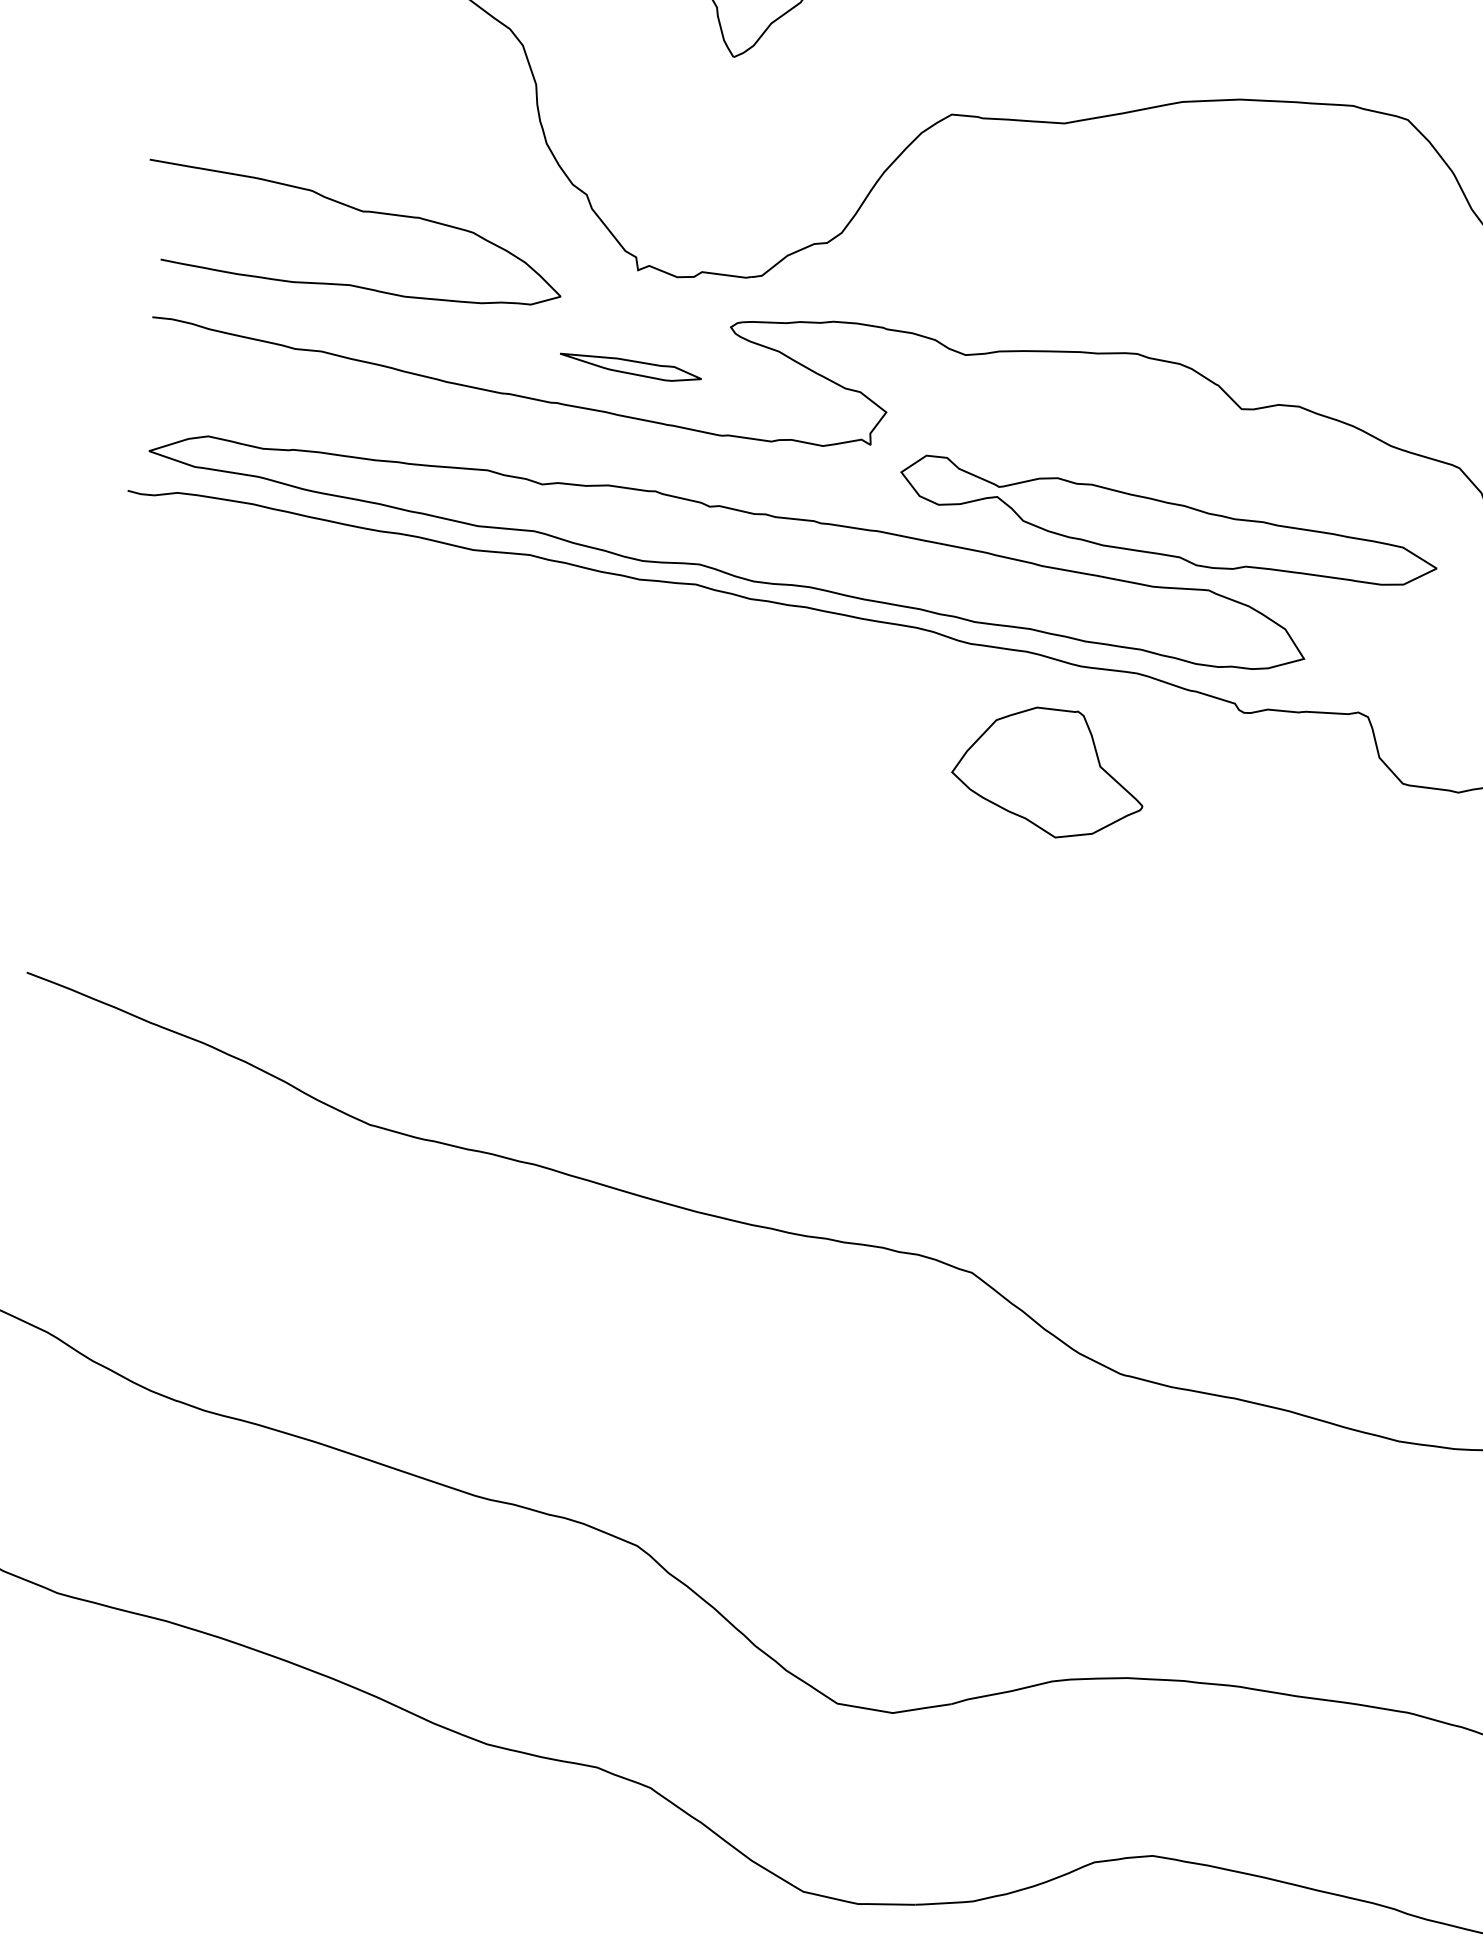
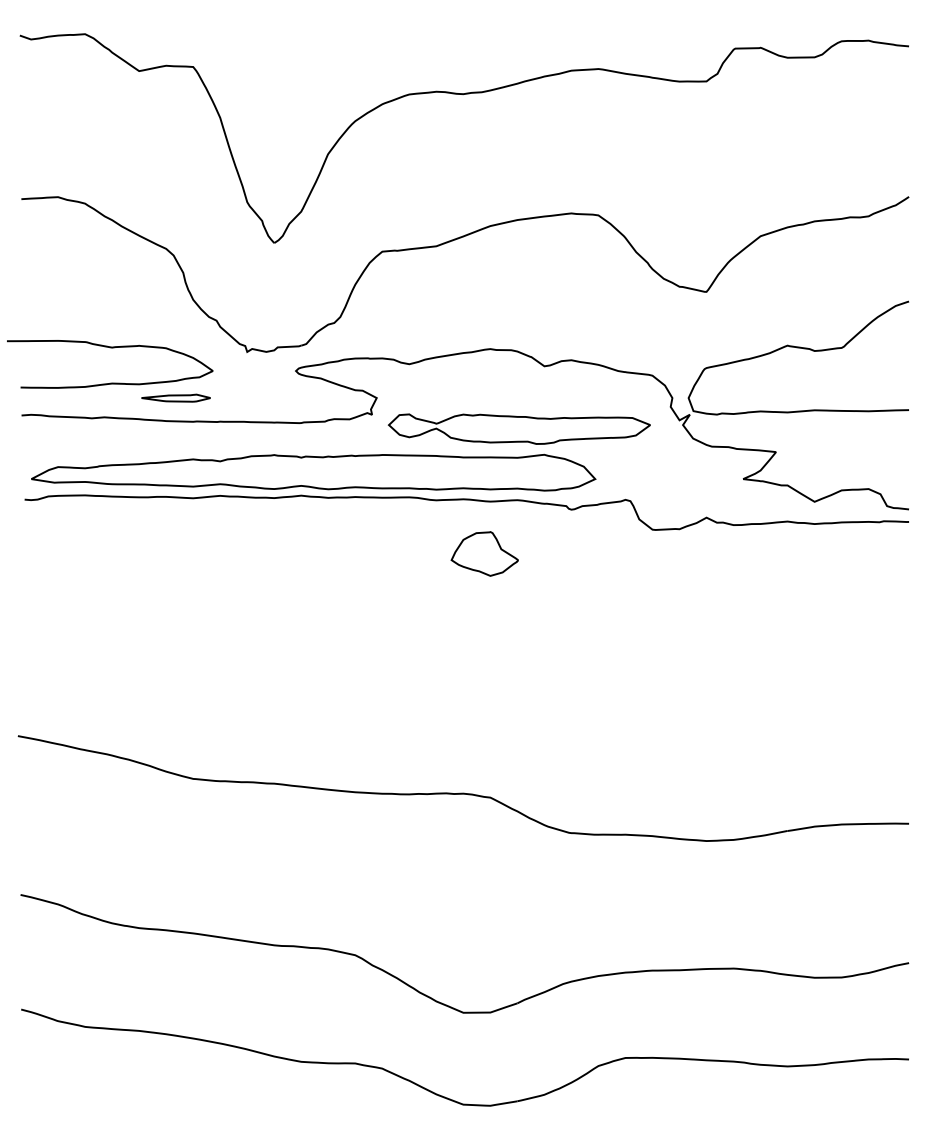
part: (630, 365) -> (175, 397), moved
part: (1049, 770) -> (484, 553), size x0.71

